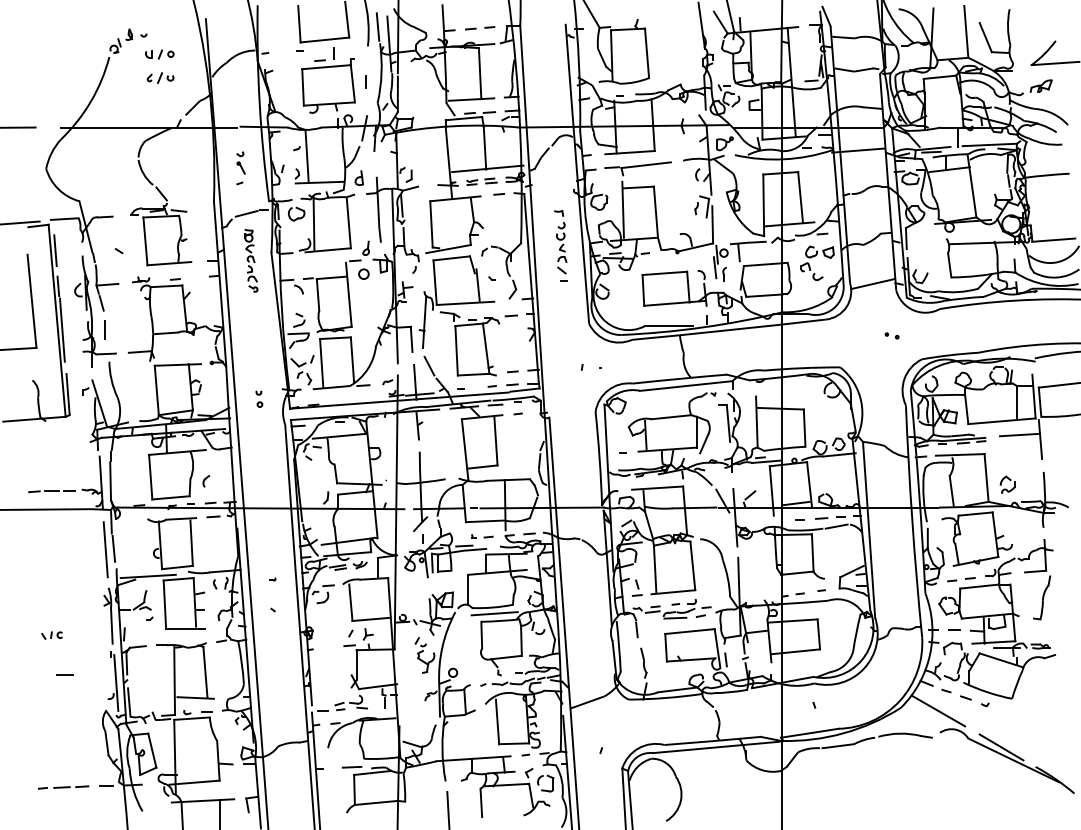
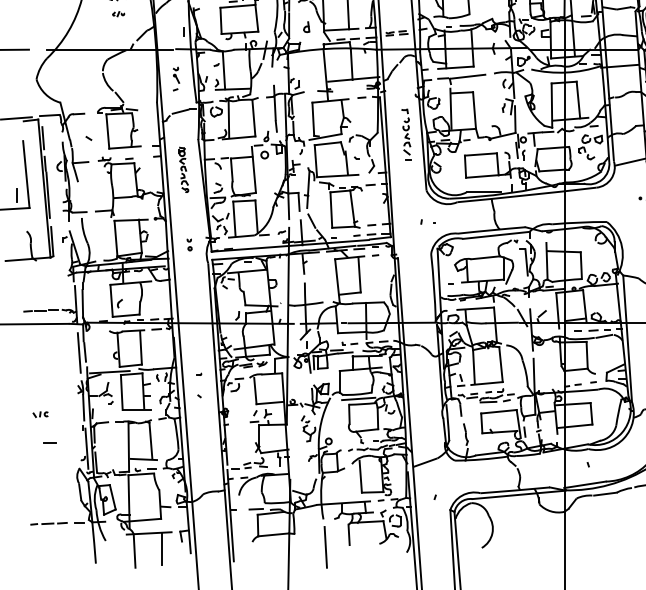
part: (160, 77) -> (118, 13), size x0.6
line: (365, 81) -> (183, 31), moved
part: (358, 177) -> (306, 26), moved
part: (481, 181) -> (396, 33), moved
part: (251, 260) -> (184, 169), moved
line: (104, 329) -> (15, 194), moved
part: (206, 480) -> (120, 303), moved

